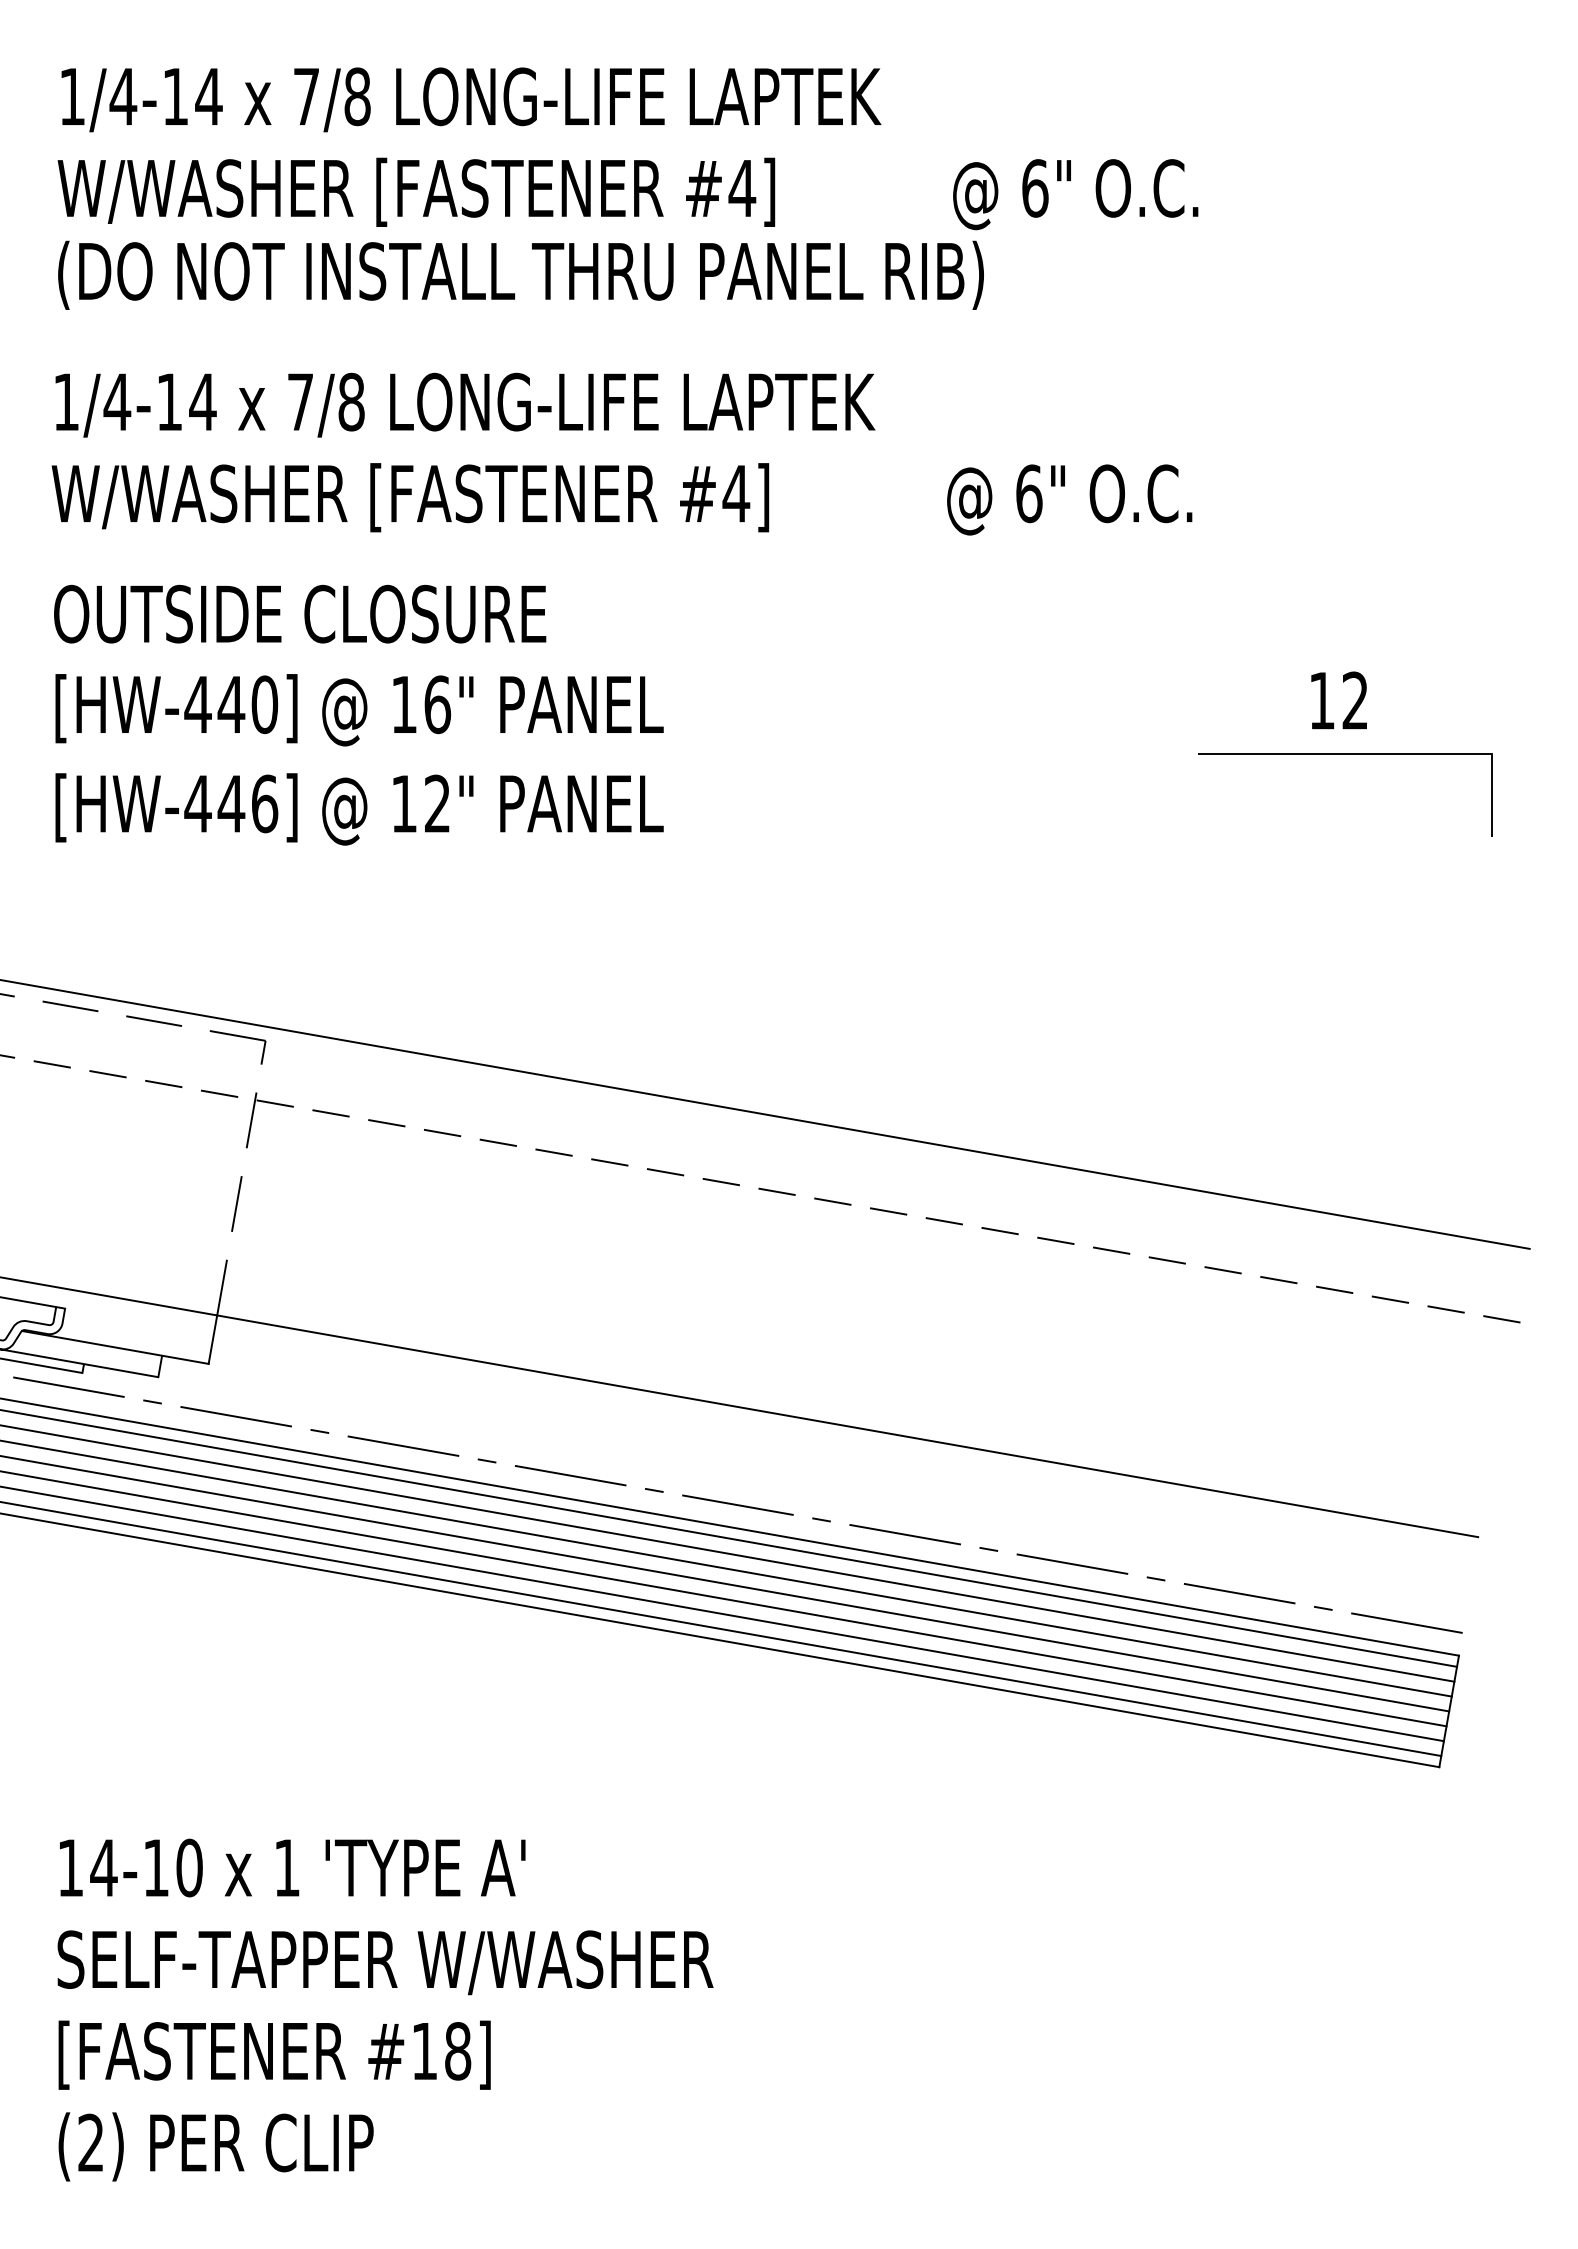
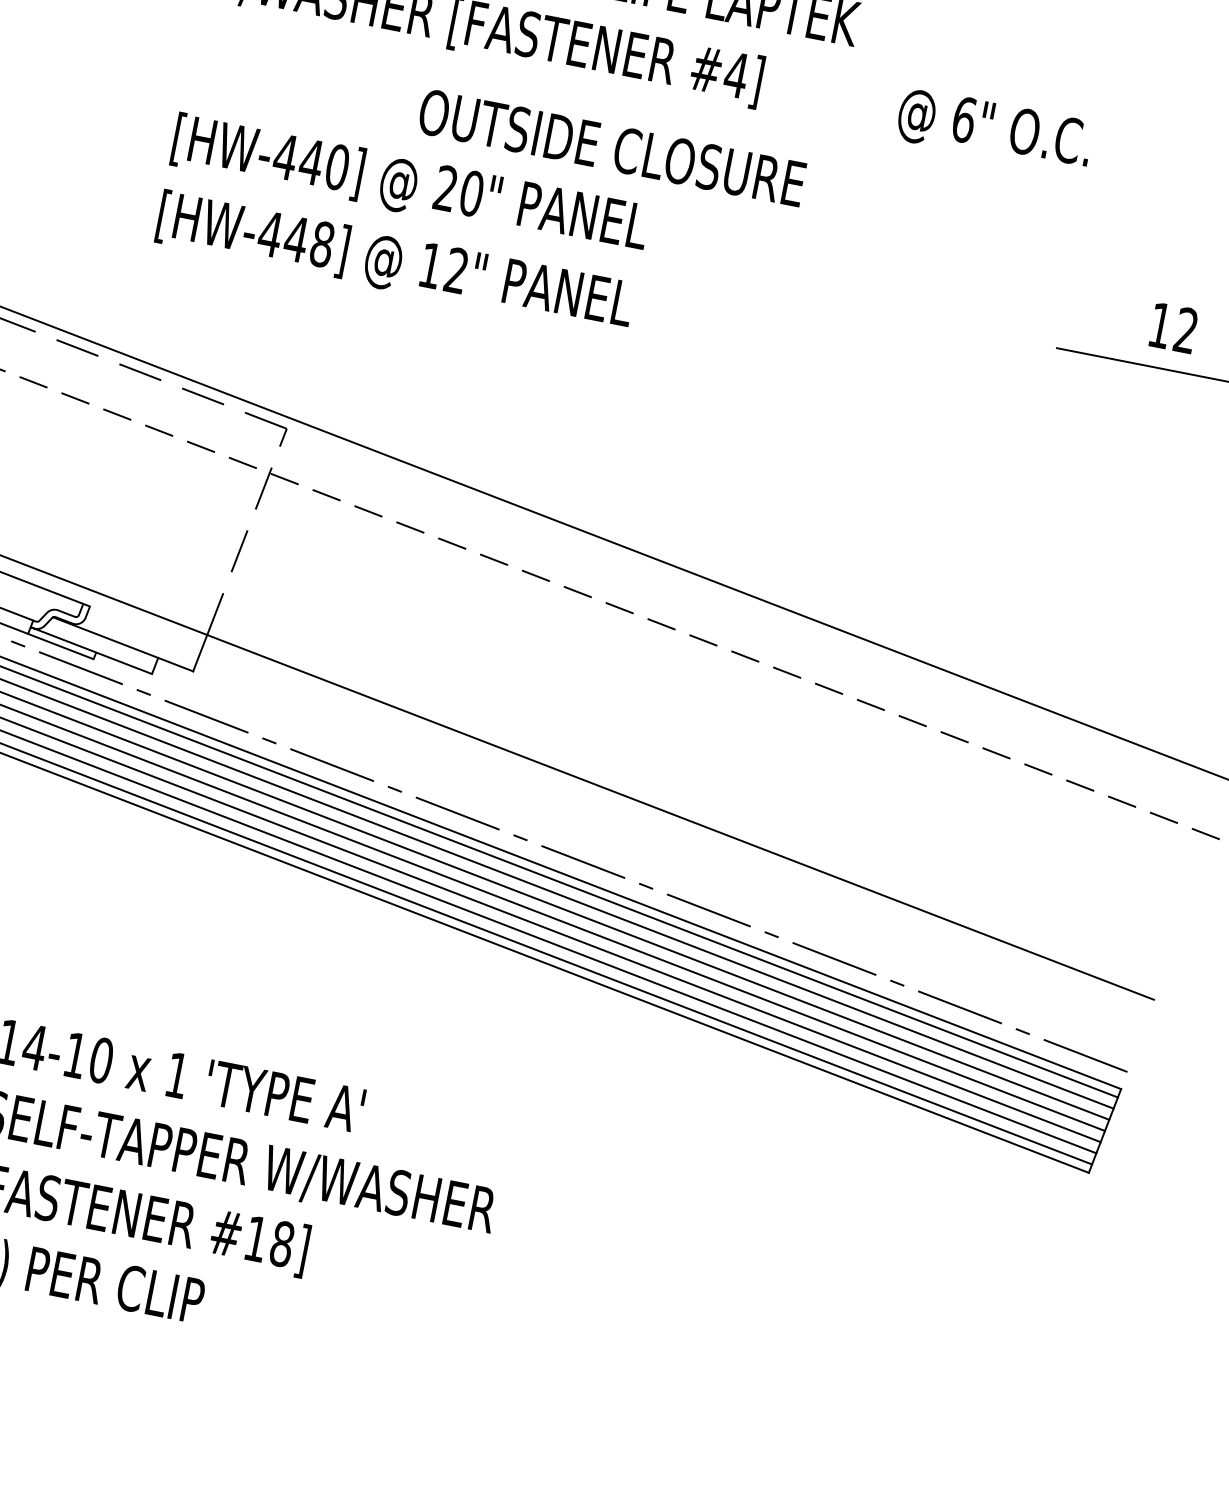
text: (300, 613) -> (612, 147), moved
text: (421, 704) -> (459, 191), 16" -> 20"
text: (264, 803) -> (322, 244), [HW-446] -> [HW-448]

